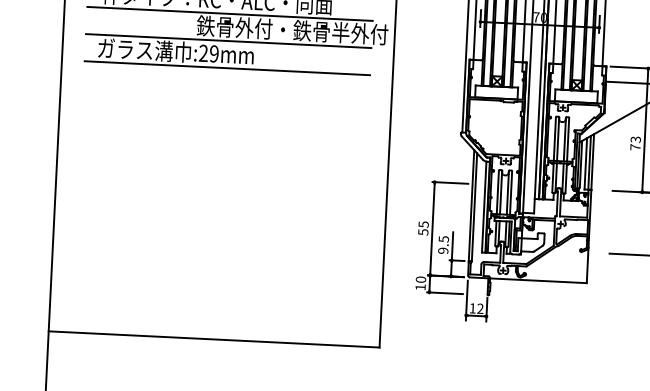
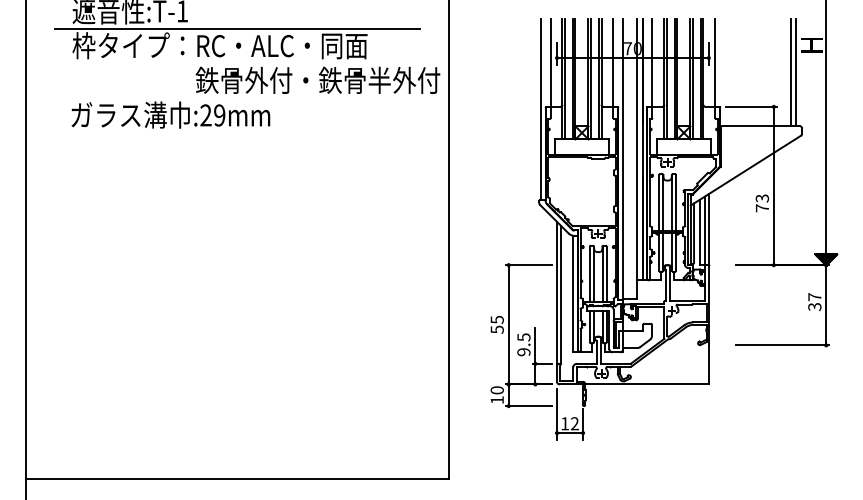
line: (229, 13) -> (236, 63), removed
line: (228, 41) -> (236, 98), removed
line: (226, 67) -> (236, 132), removed

